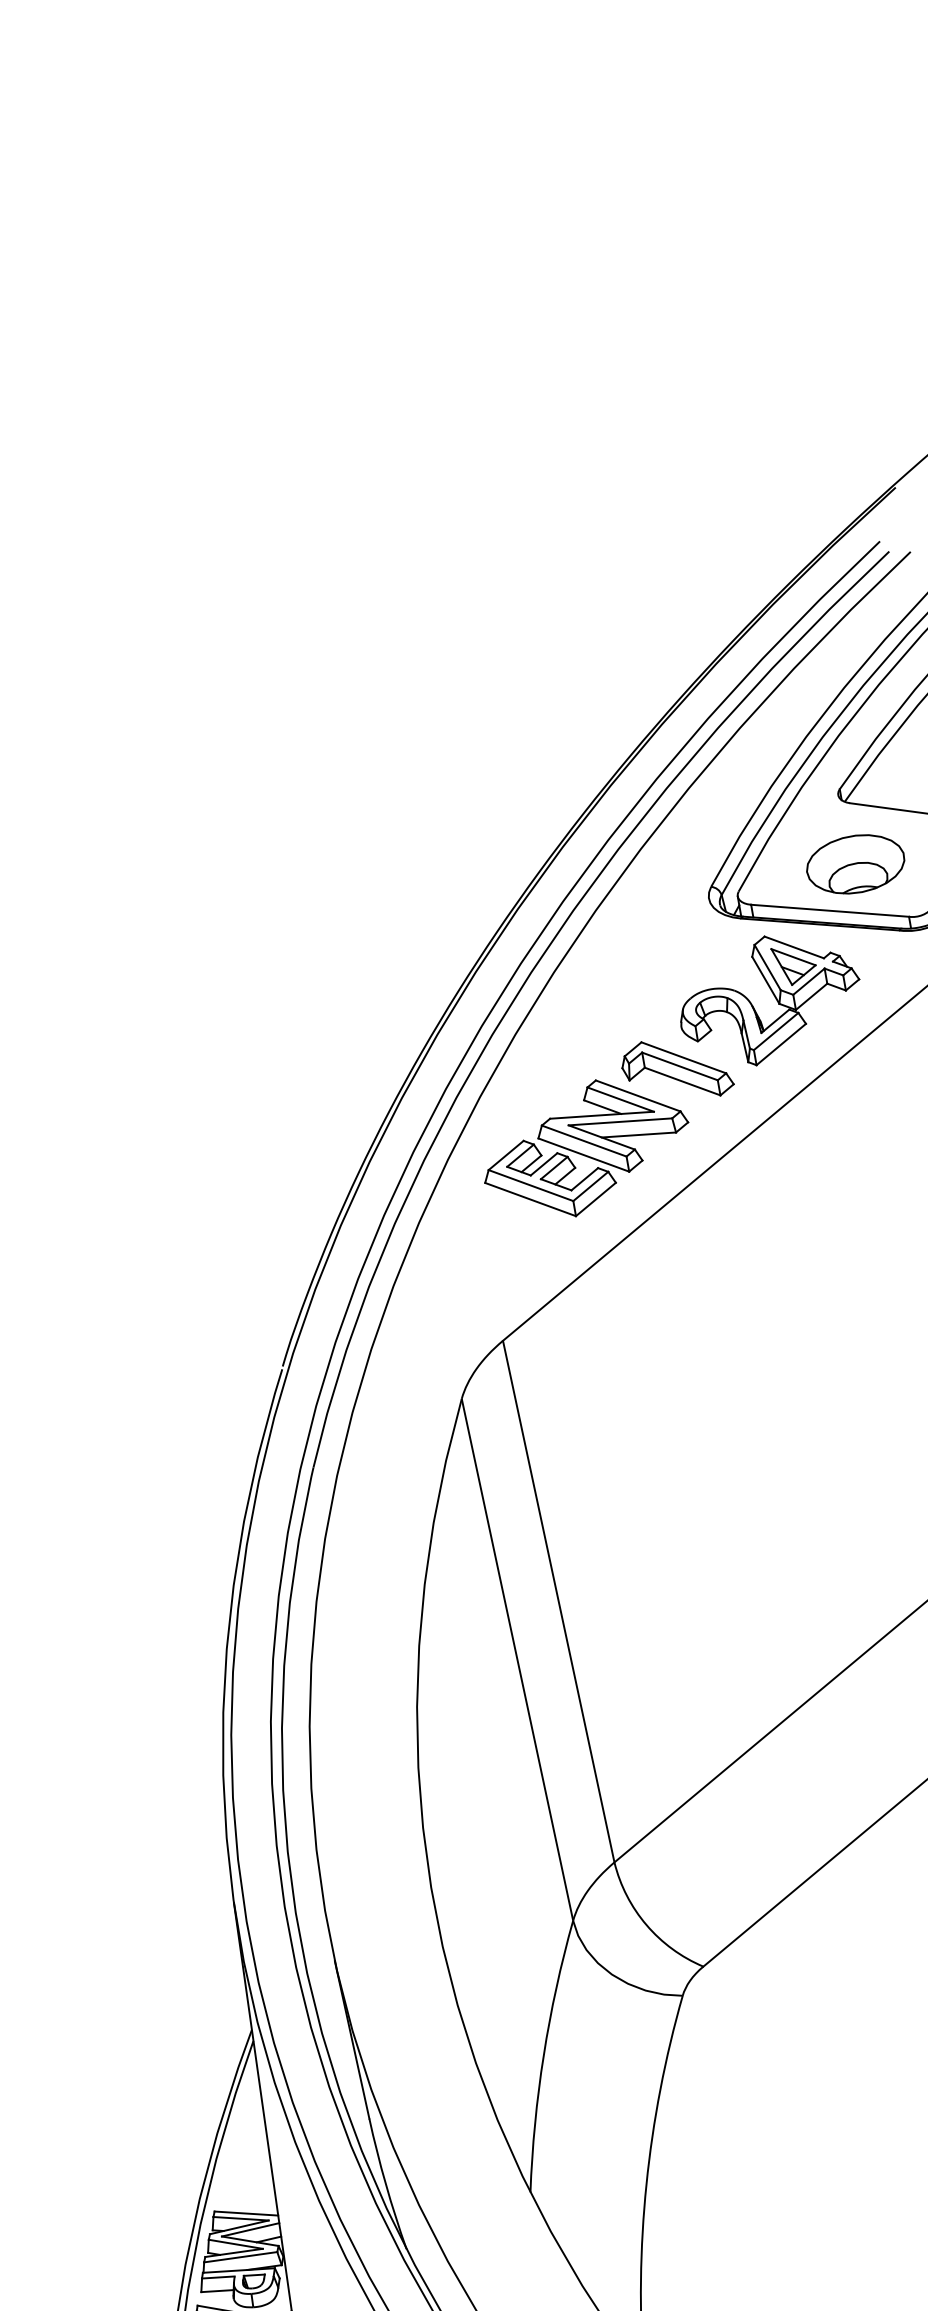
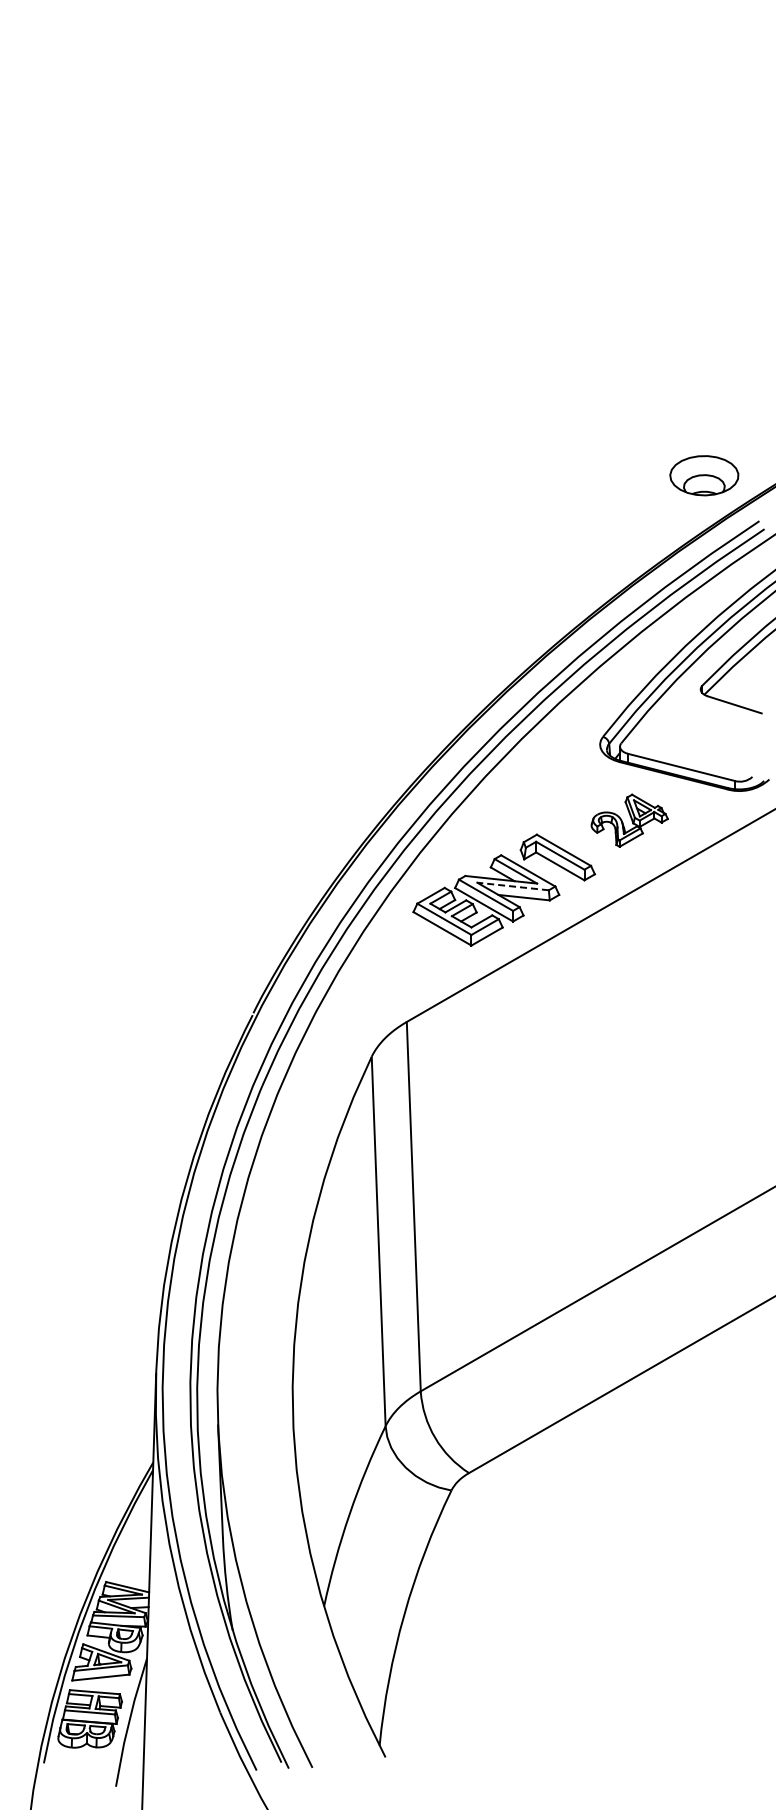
part: (855, 863) -> (704, 475), moved
part: (769, 999) -> (629, 820), size x0.6
line: (621, 1121) -> (513, 886), solid -> dashed

